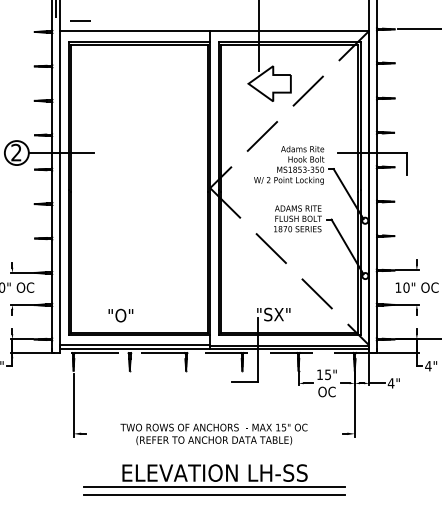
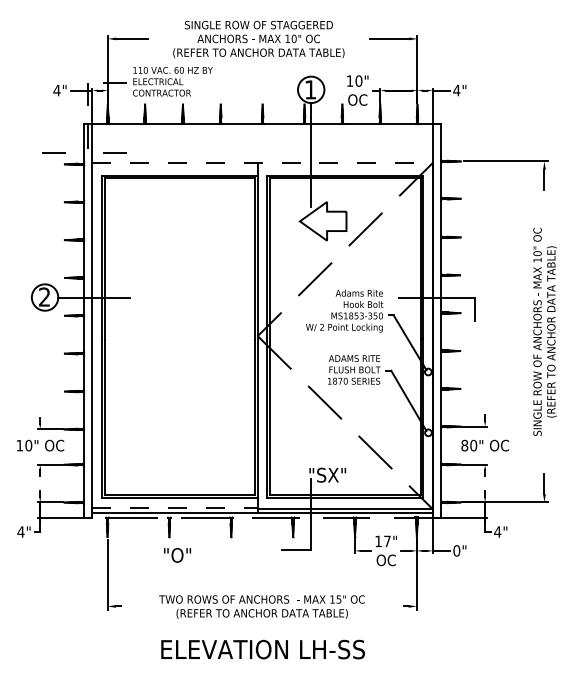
line: (24, 21) -> (53, 152), added
line: (215, 30) -> (263, 162), solid -> dashed
text: (398, 287) -> (464, 445), 10" -> 80"
text: (120, 315) -> (177, 555), moved
line: (135, 344) -> (175, 508), solid -> dashed
text: (328, 374) -> (387, 541), 15" -> 17"
text: (390, 383) -> (456, 550), 4" -> 0"
line: (214, 486) -> (262, 664), removed
line: (214, 495) -> (262, 674), removed

